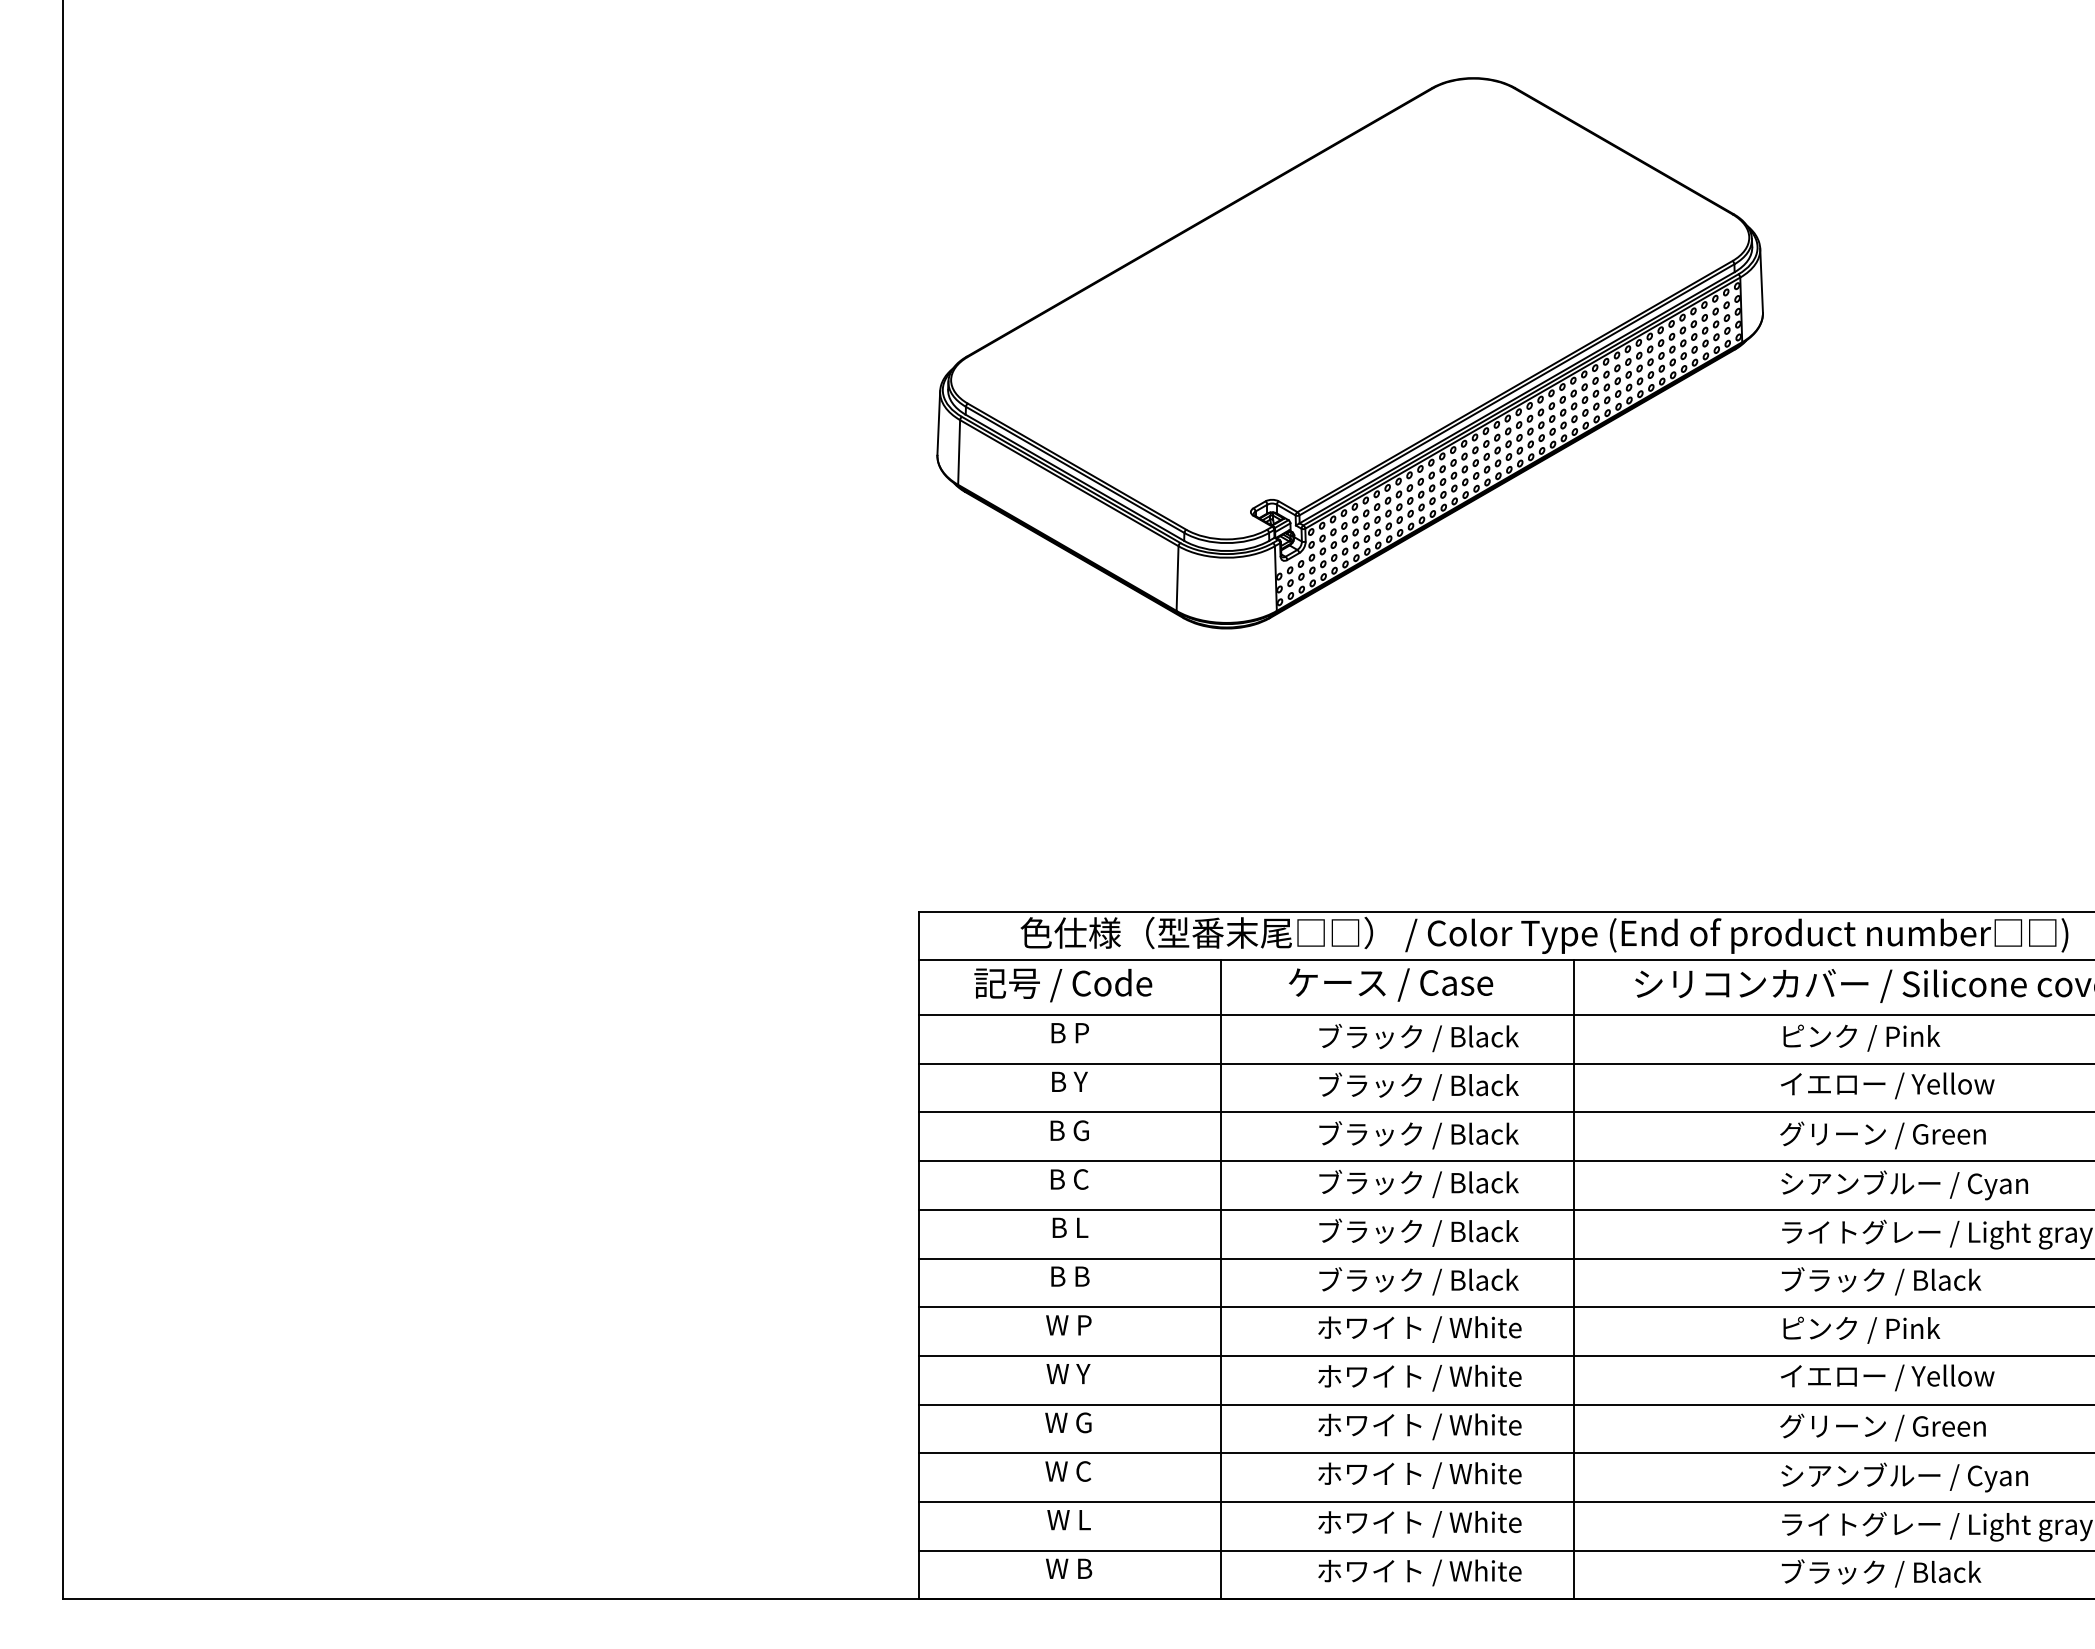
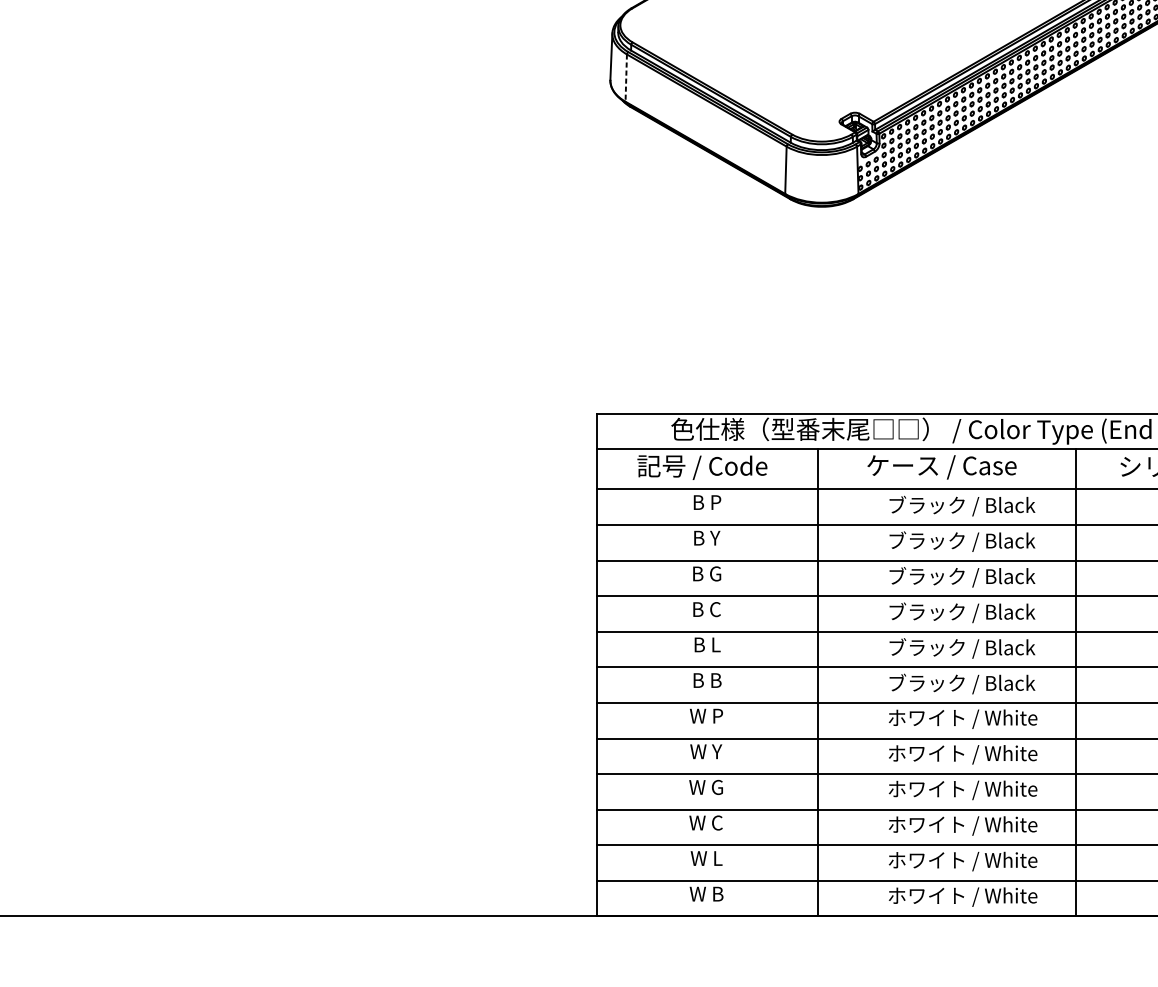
line: (959, 452) -> (626, 78), solid -> dashed

